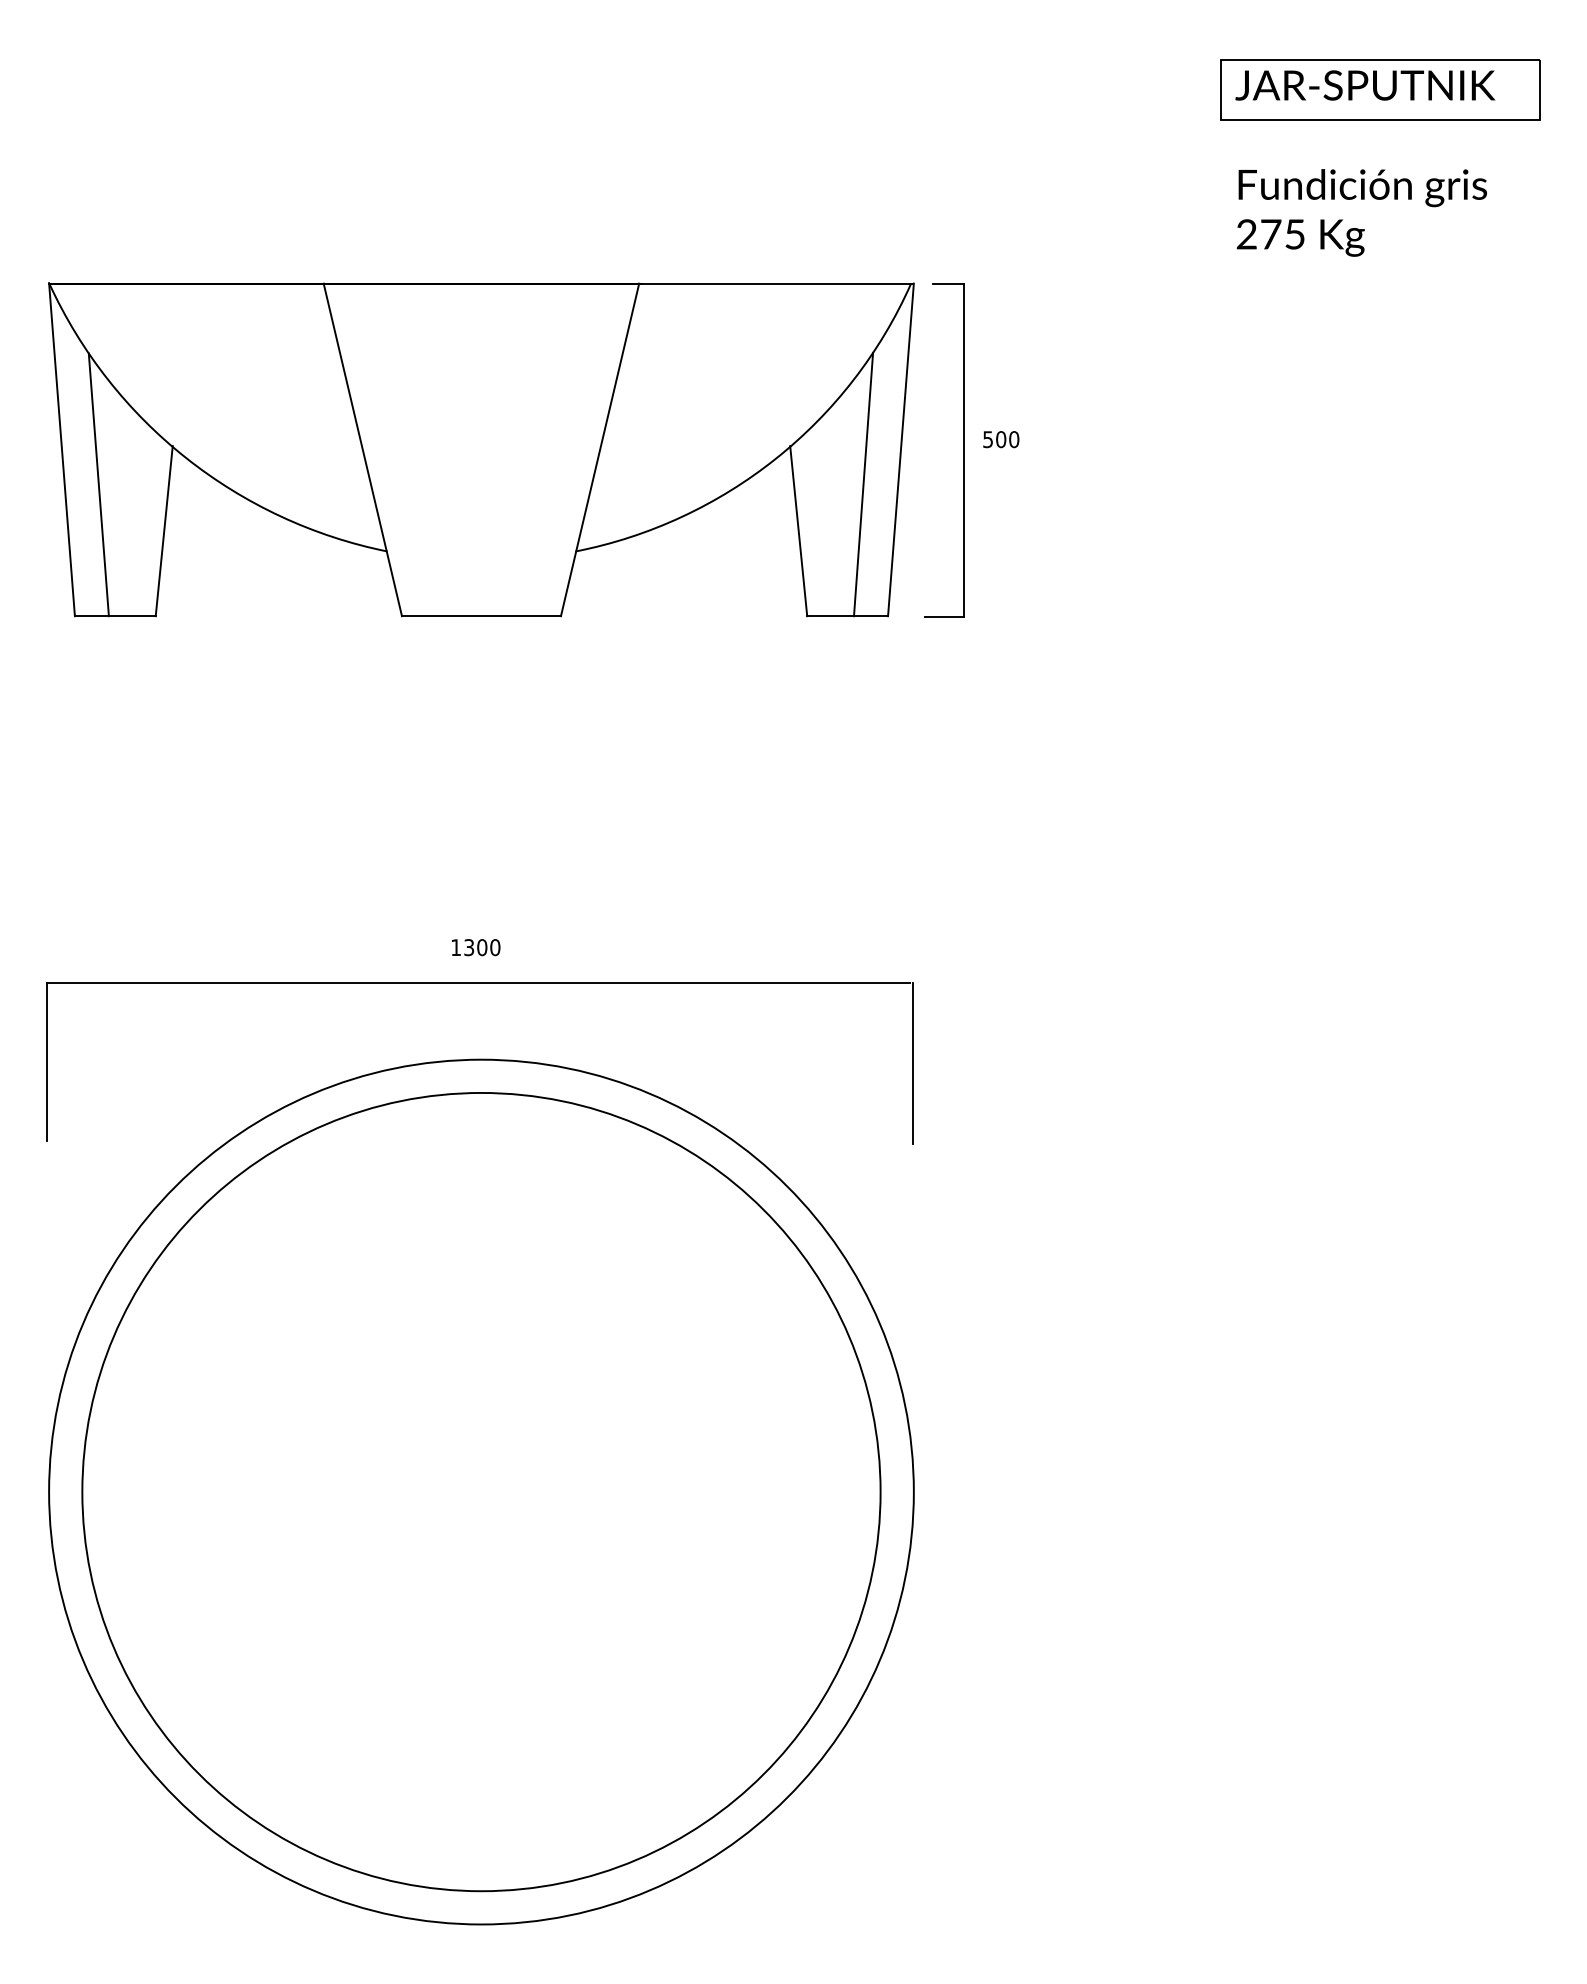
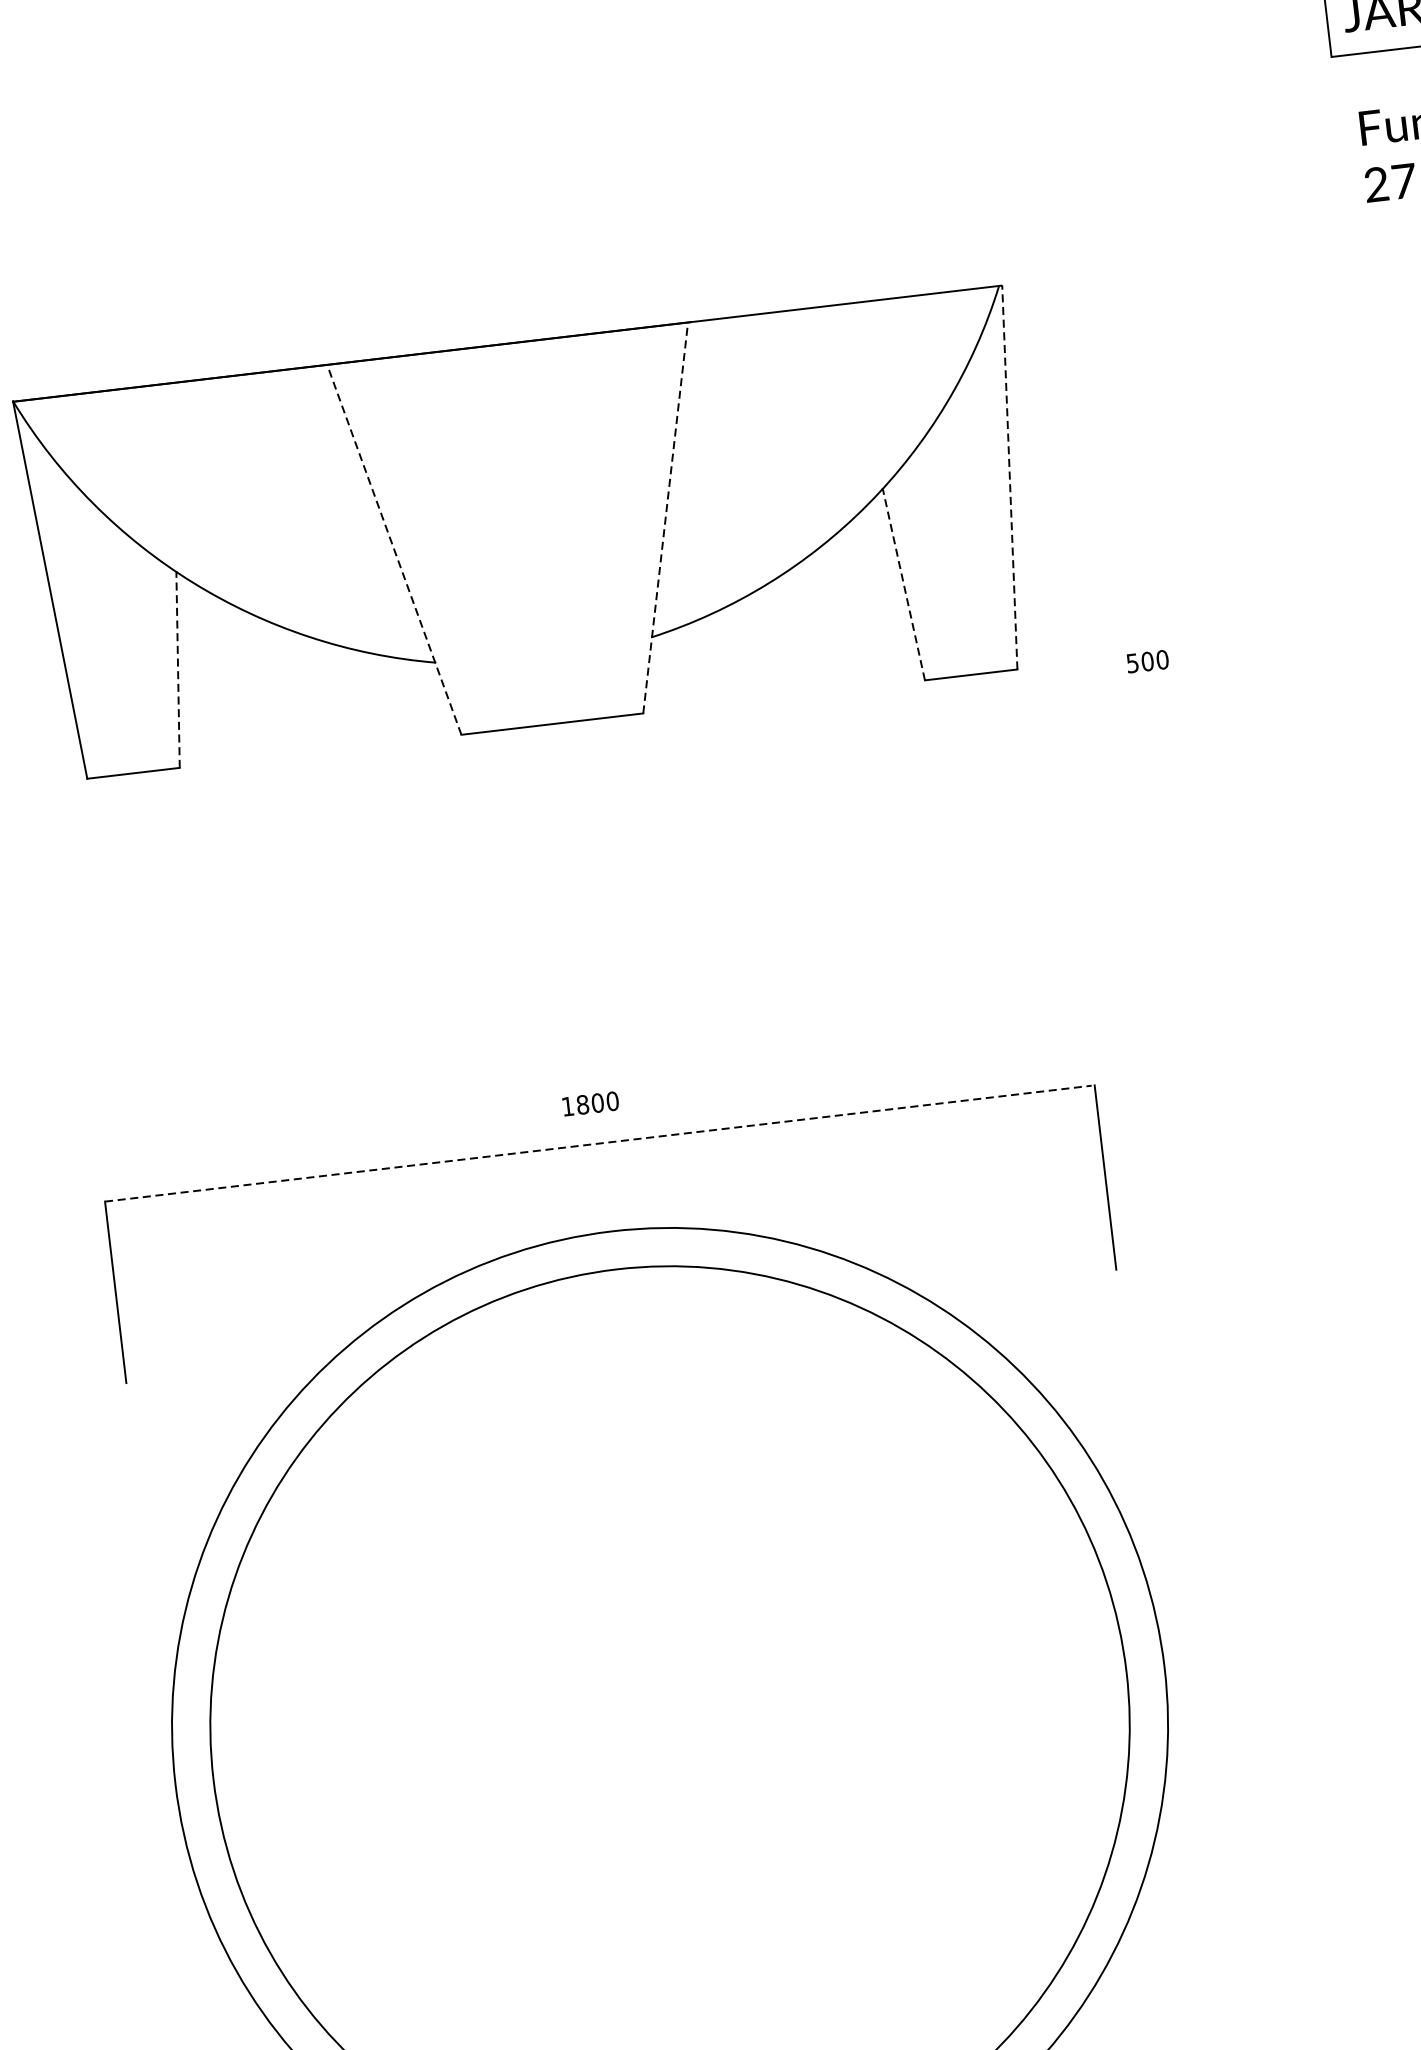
text: (1001, 439) -> (1148, 661), moved
line: (362, 449) -> (393, 549), solid -> dashed
line: (600, 449) -> (666, 517), solid -> dashed
line: (900, 449) -> (1009, 477), solid -> dashed
part: (963, 450) -> (1081, 469), removed
line: (98, 484) -> (96, 624), removed
line: (863, 484) -> (971, 522), removed
line: (164, 531) -> (178, 669), solid -> dashed
line: (798, 531) -> (903, 584), solid -> dashed
text: (469, 947) -> (583, 1104), 1300 -> 1800
line: (479, 982) -> (599, 1143), solid -> dashed

